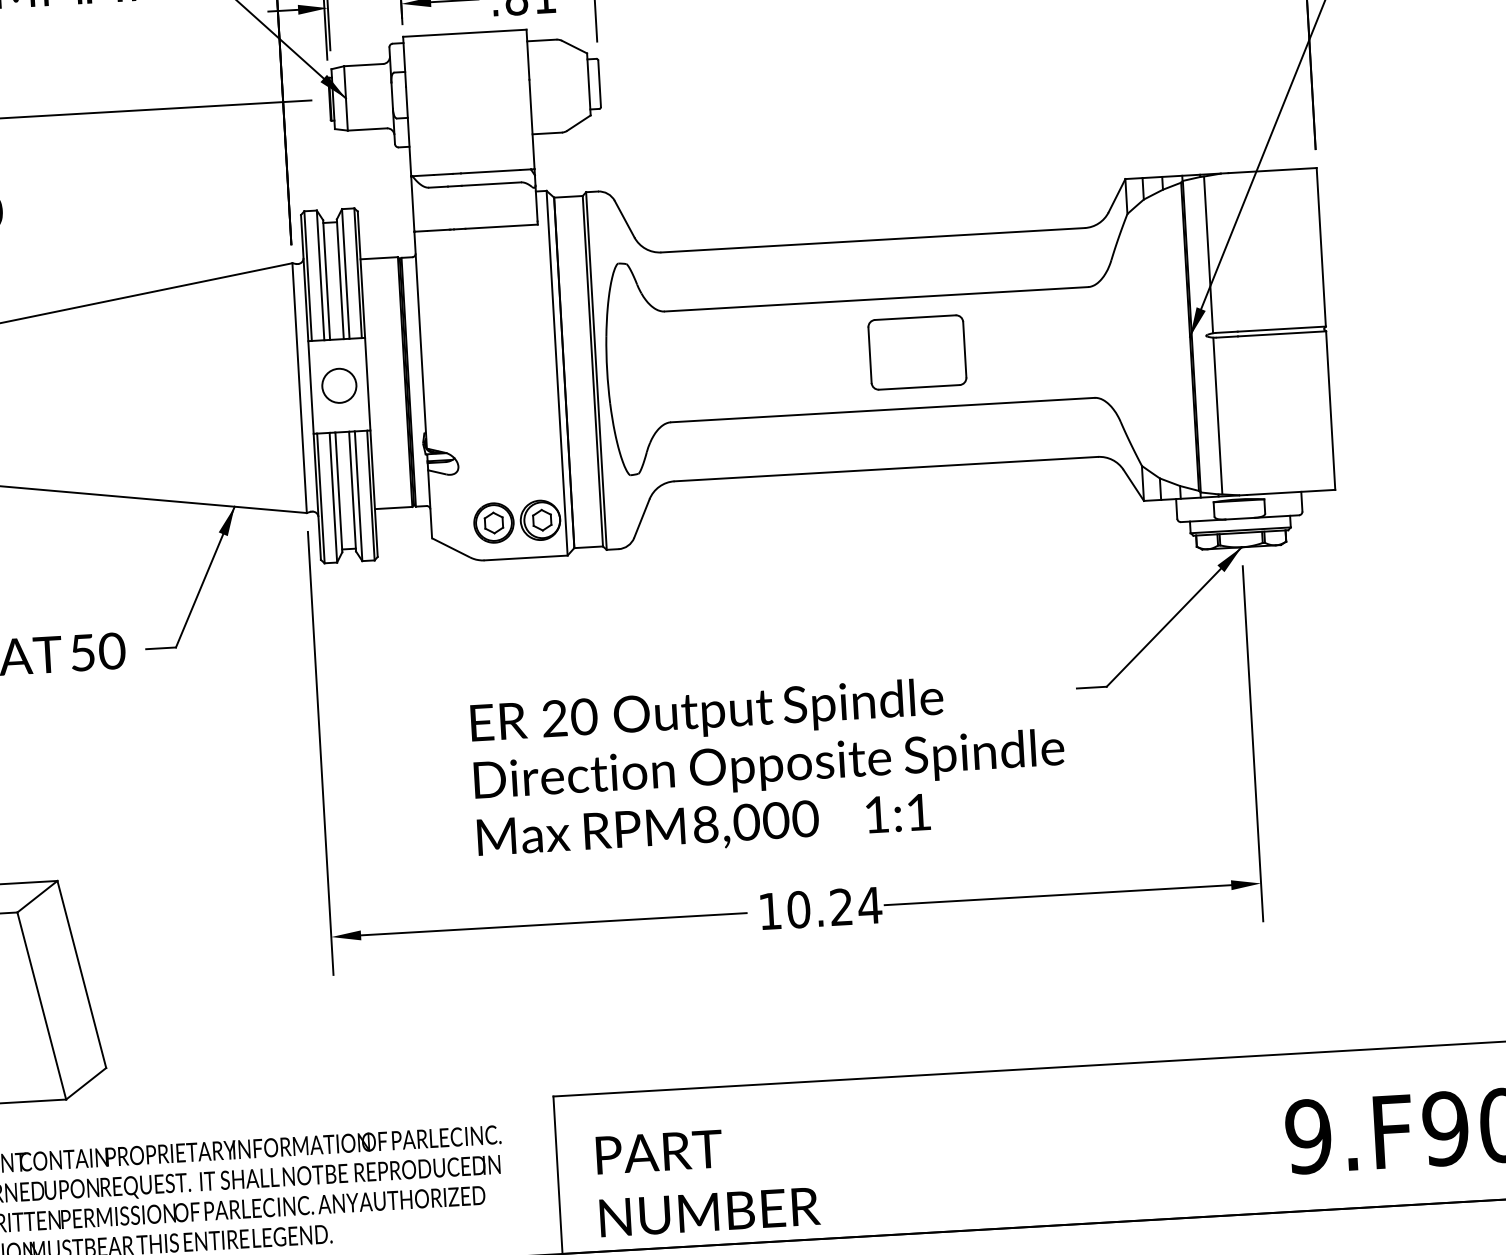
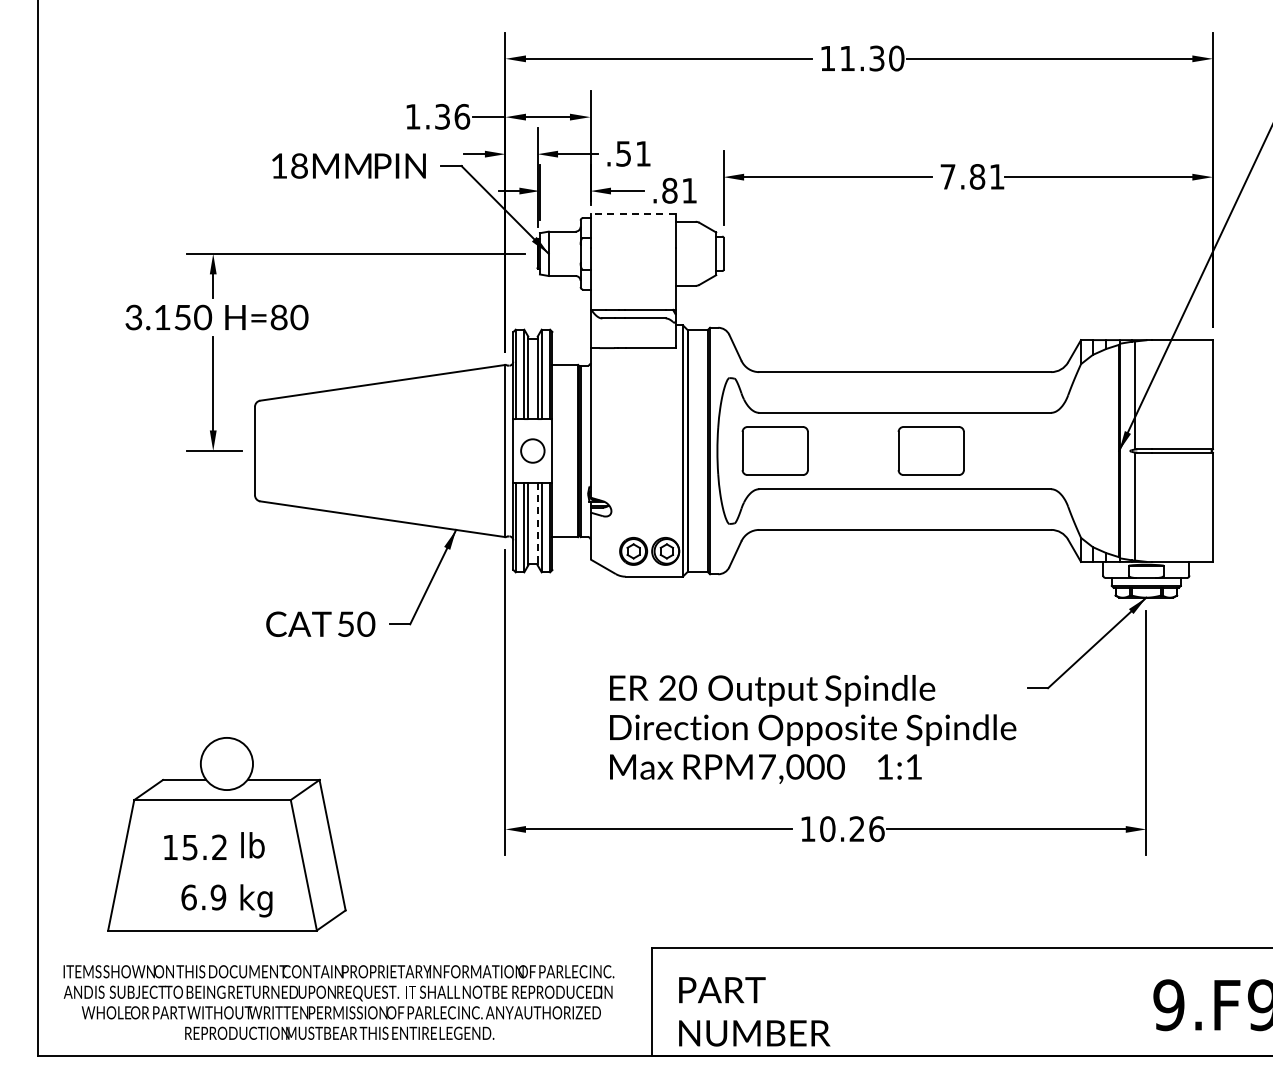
line: (465, 32) -> (633, 213), solid -> dashed
part: (689, 364) -> (774, 450), added
line: (352, 492) -> (537, 524), solid -> dashed
text: (704, 823) -> (766, 766), 8,000 -> 7,000
text: (869, 906) -> (876, 829), 10.24 -> 10.26

